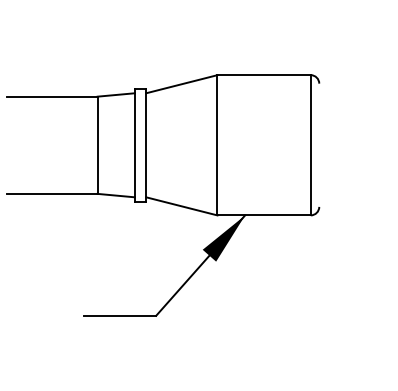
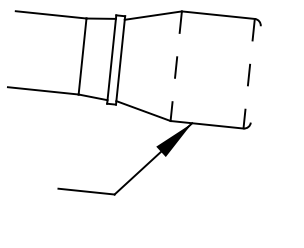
line: (217, 145) -> (176, 66), solid -> dashed
line: (310, 145) -> (248, 73), solid -> dashed

